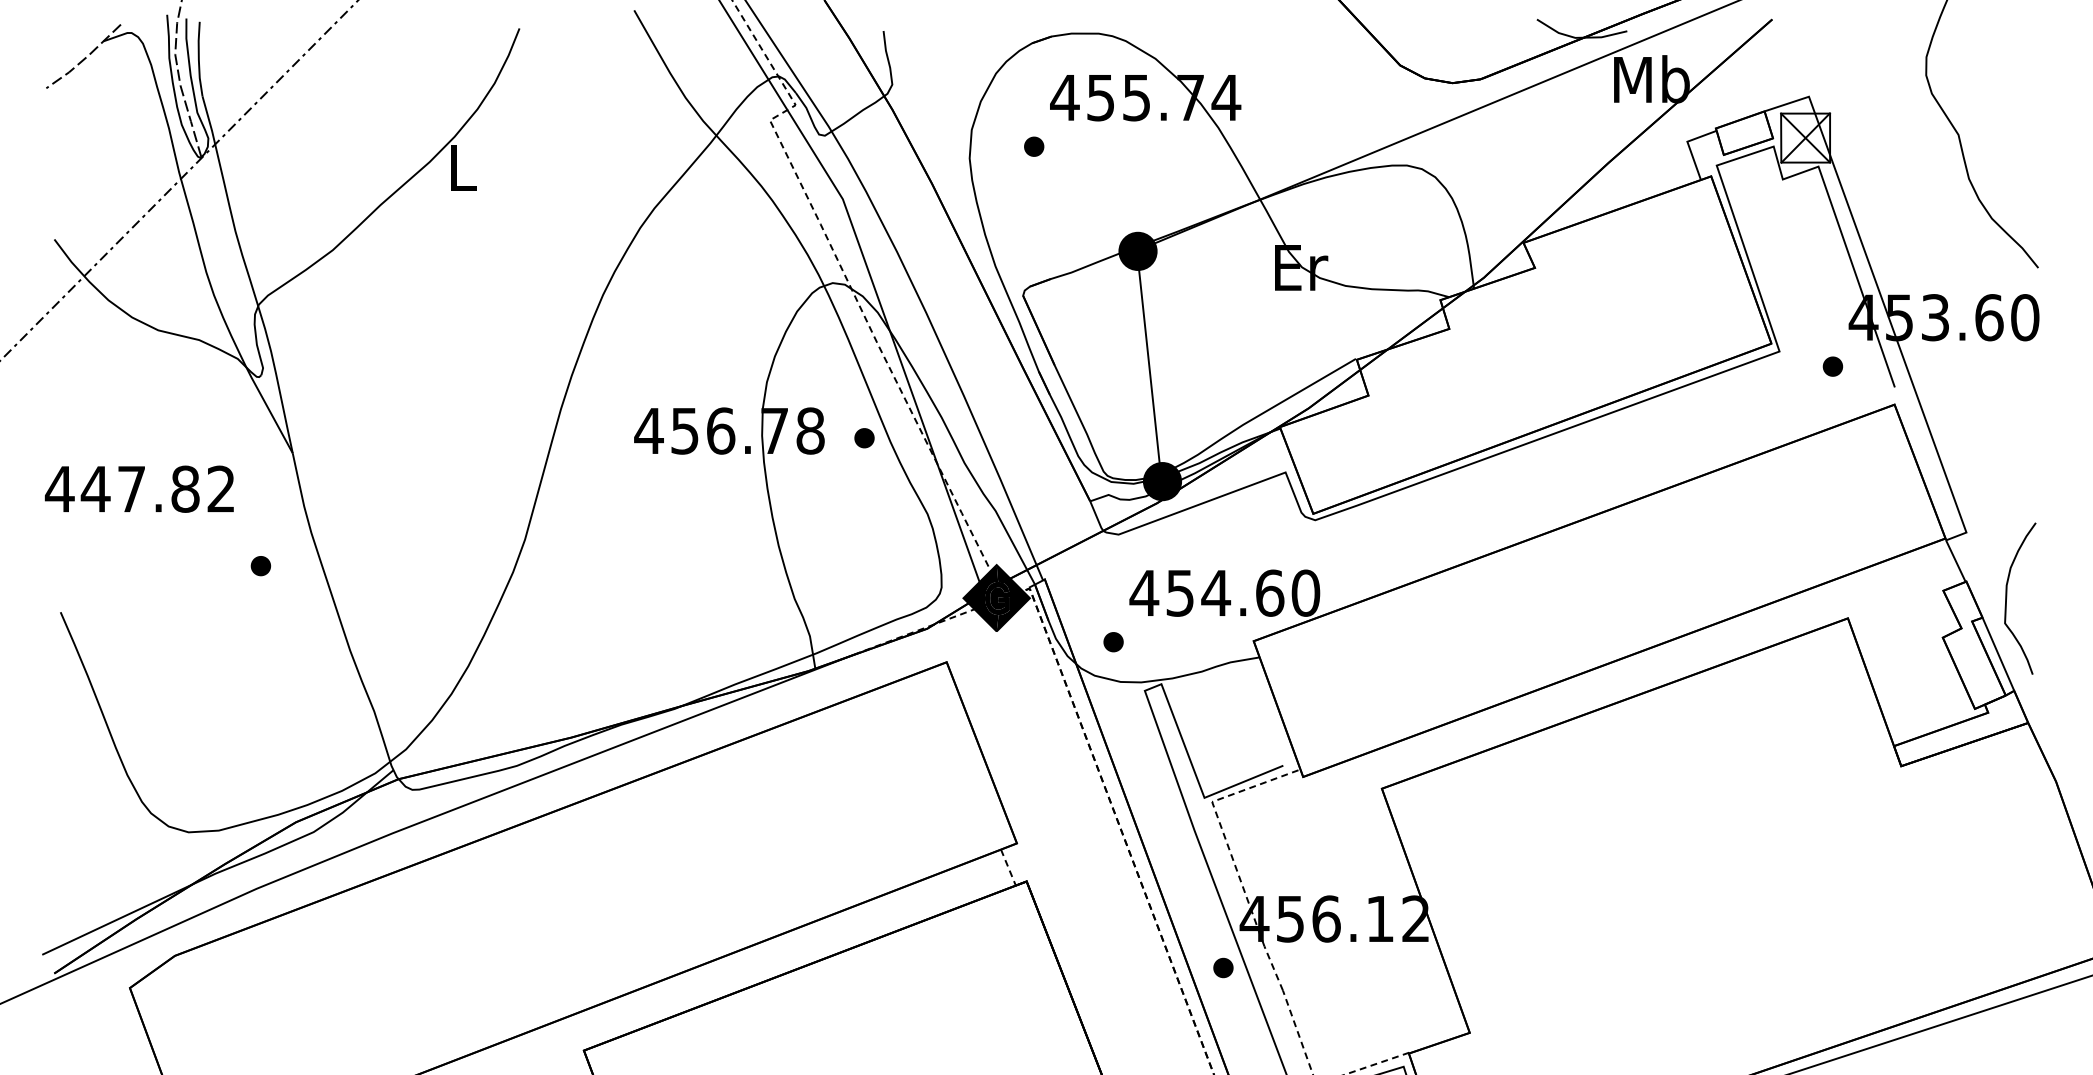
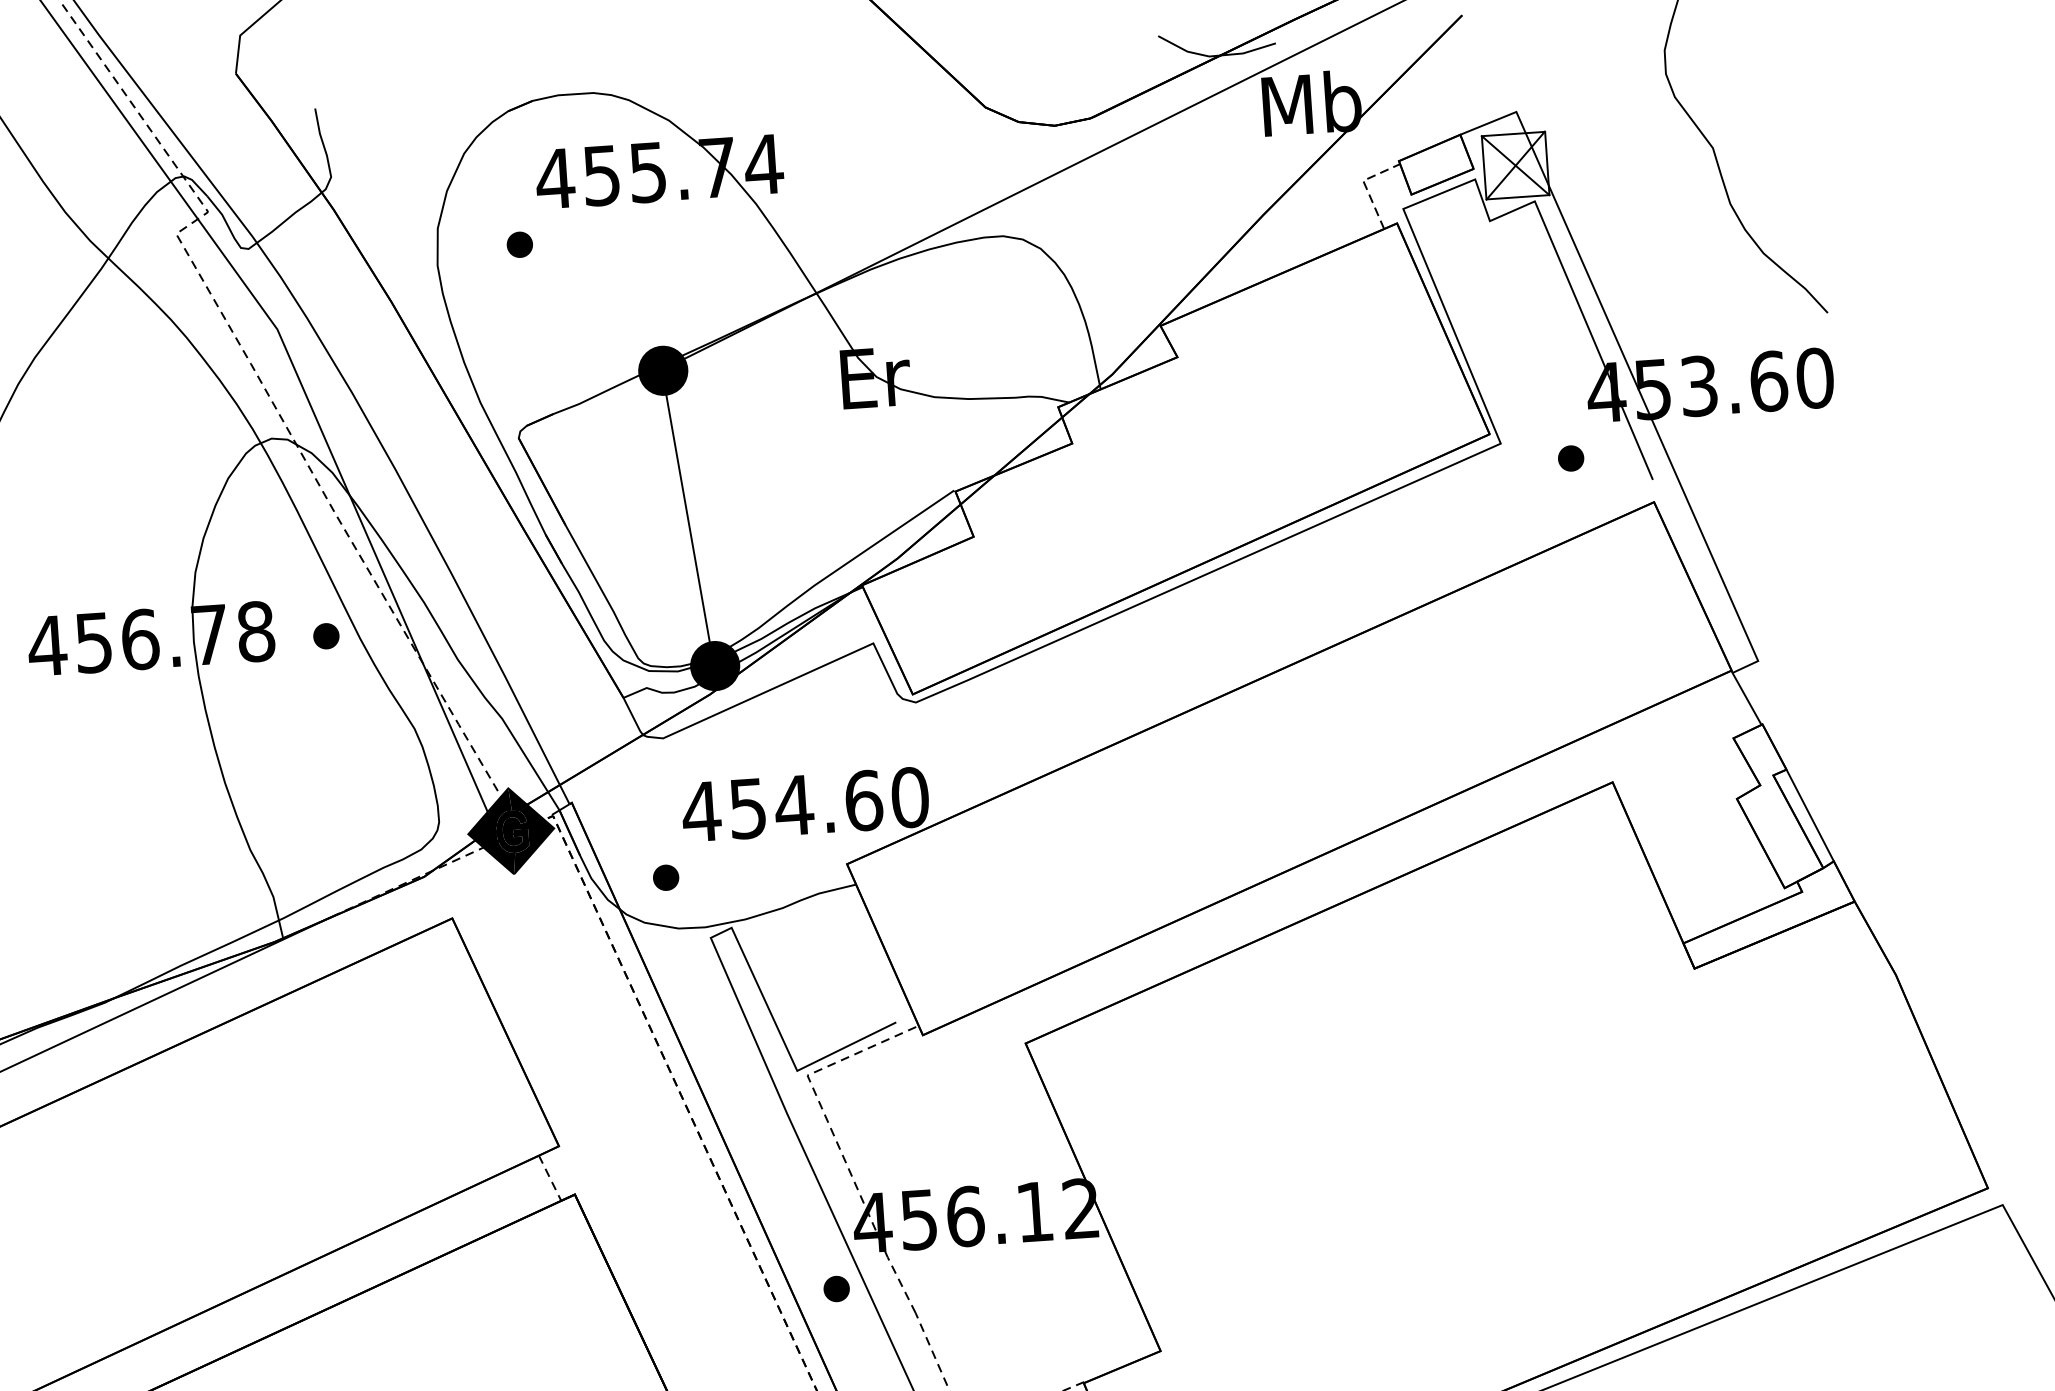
line: (1688, 145) -> (1365, 185), solid -> dashed
curve: (2007, 597) -> (1816, 741), removed

